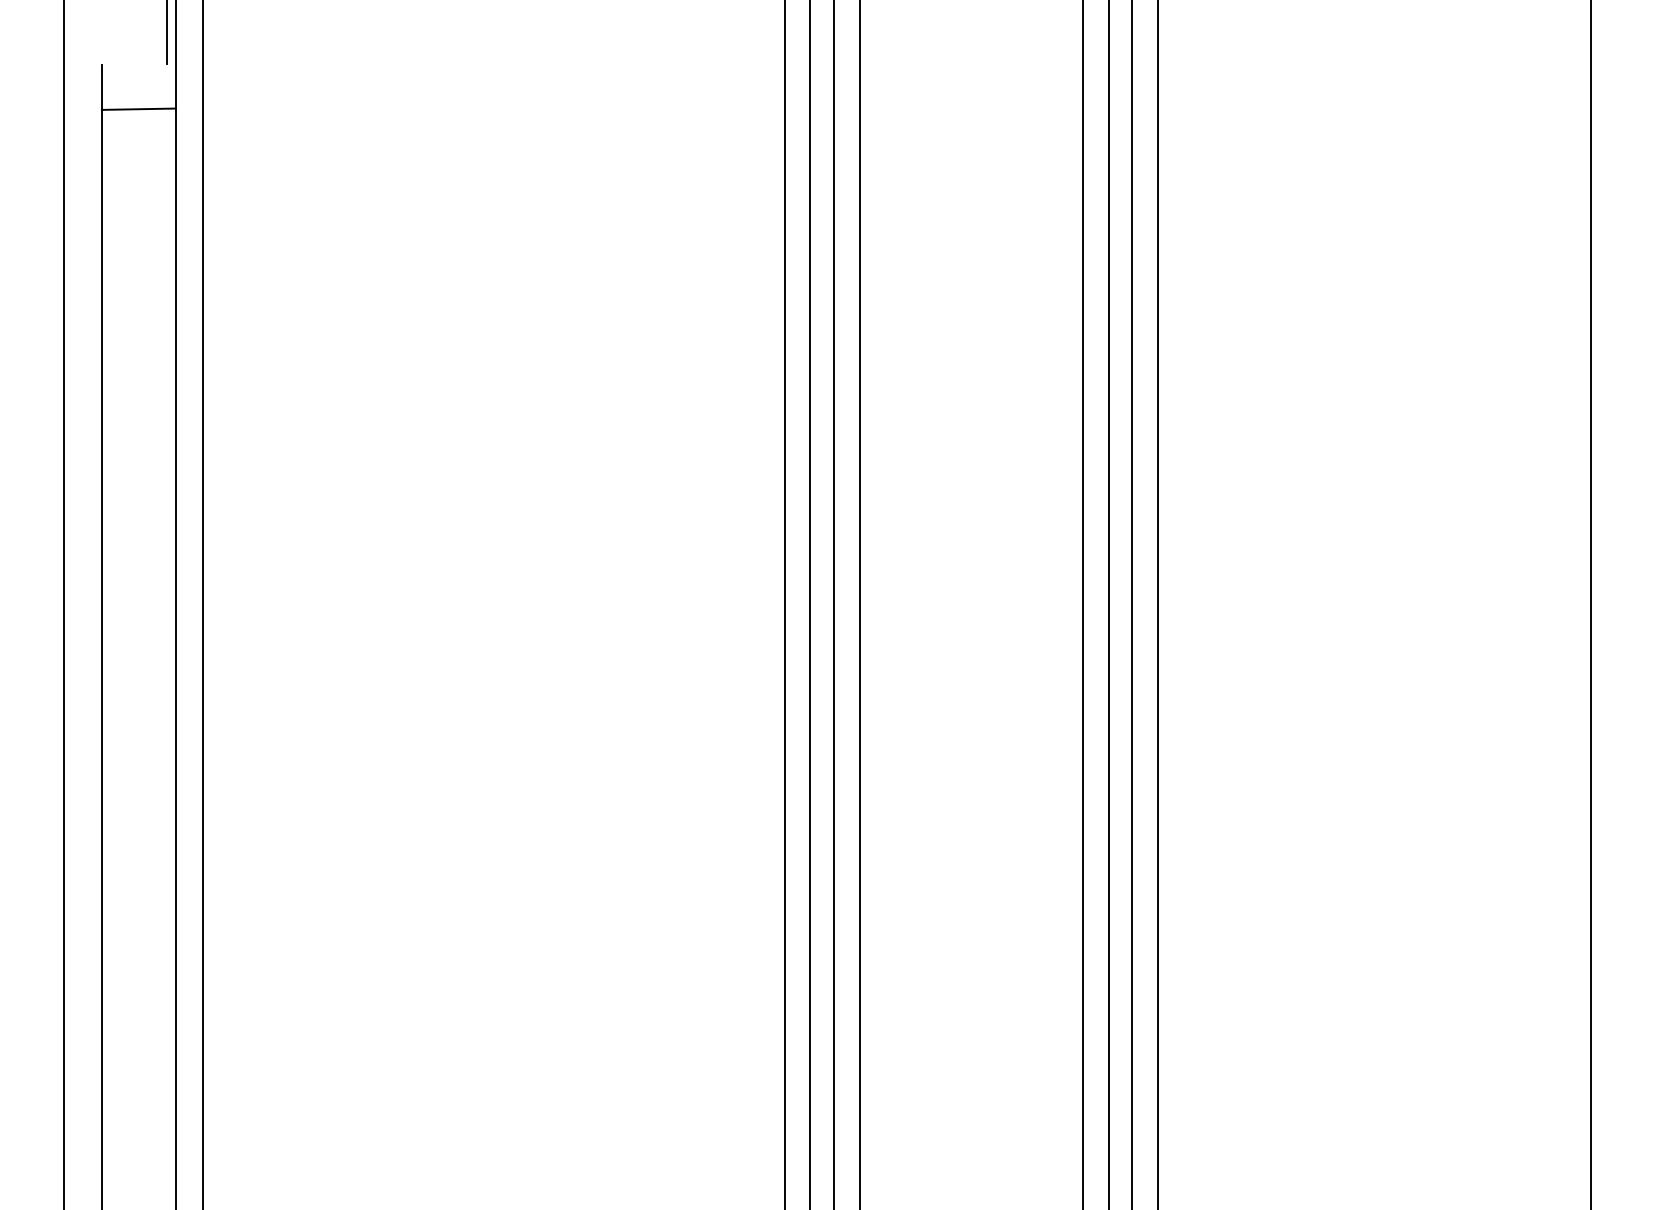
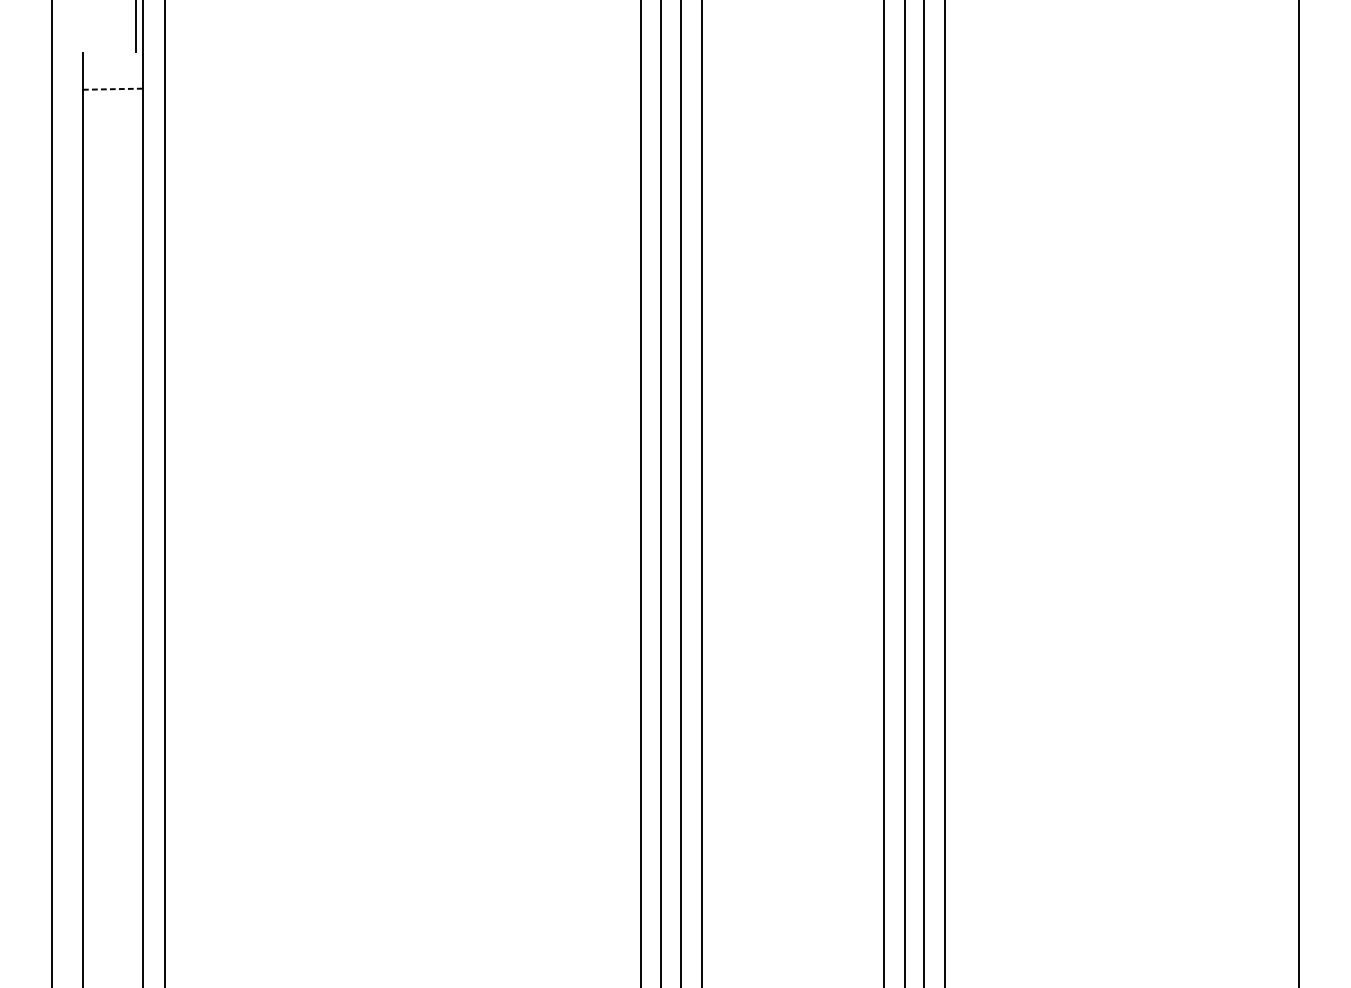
line: (138, 109) -> (112, 89), solid -> dashed

